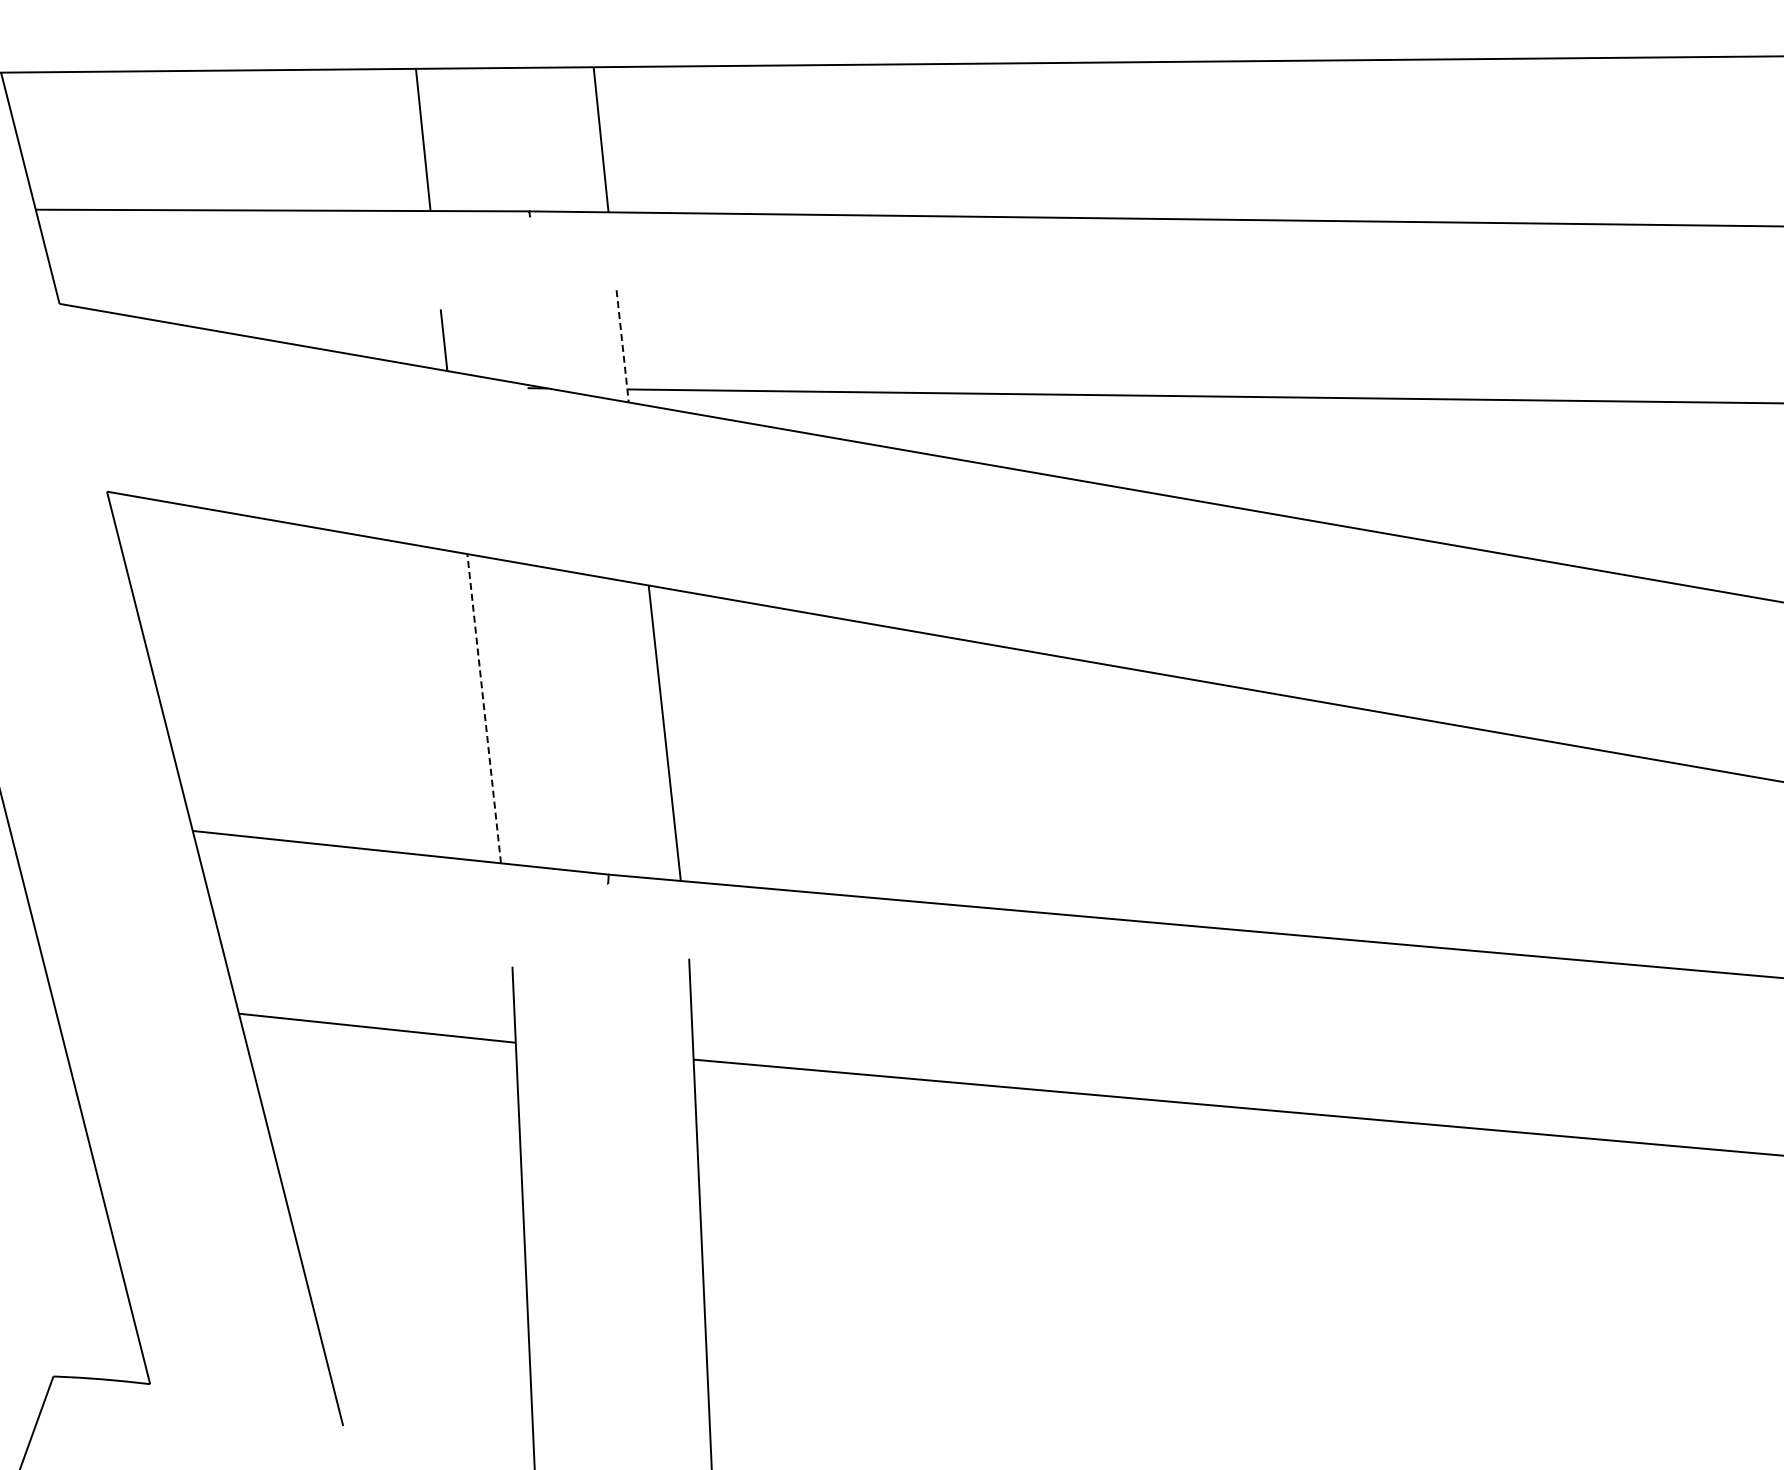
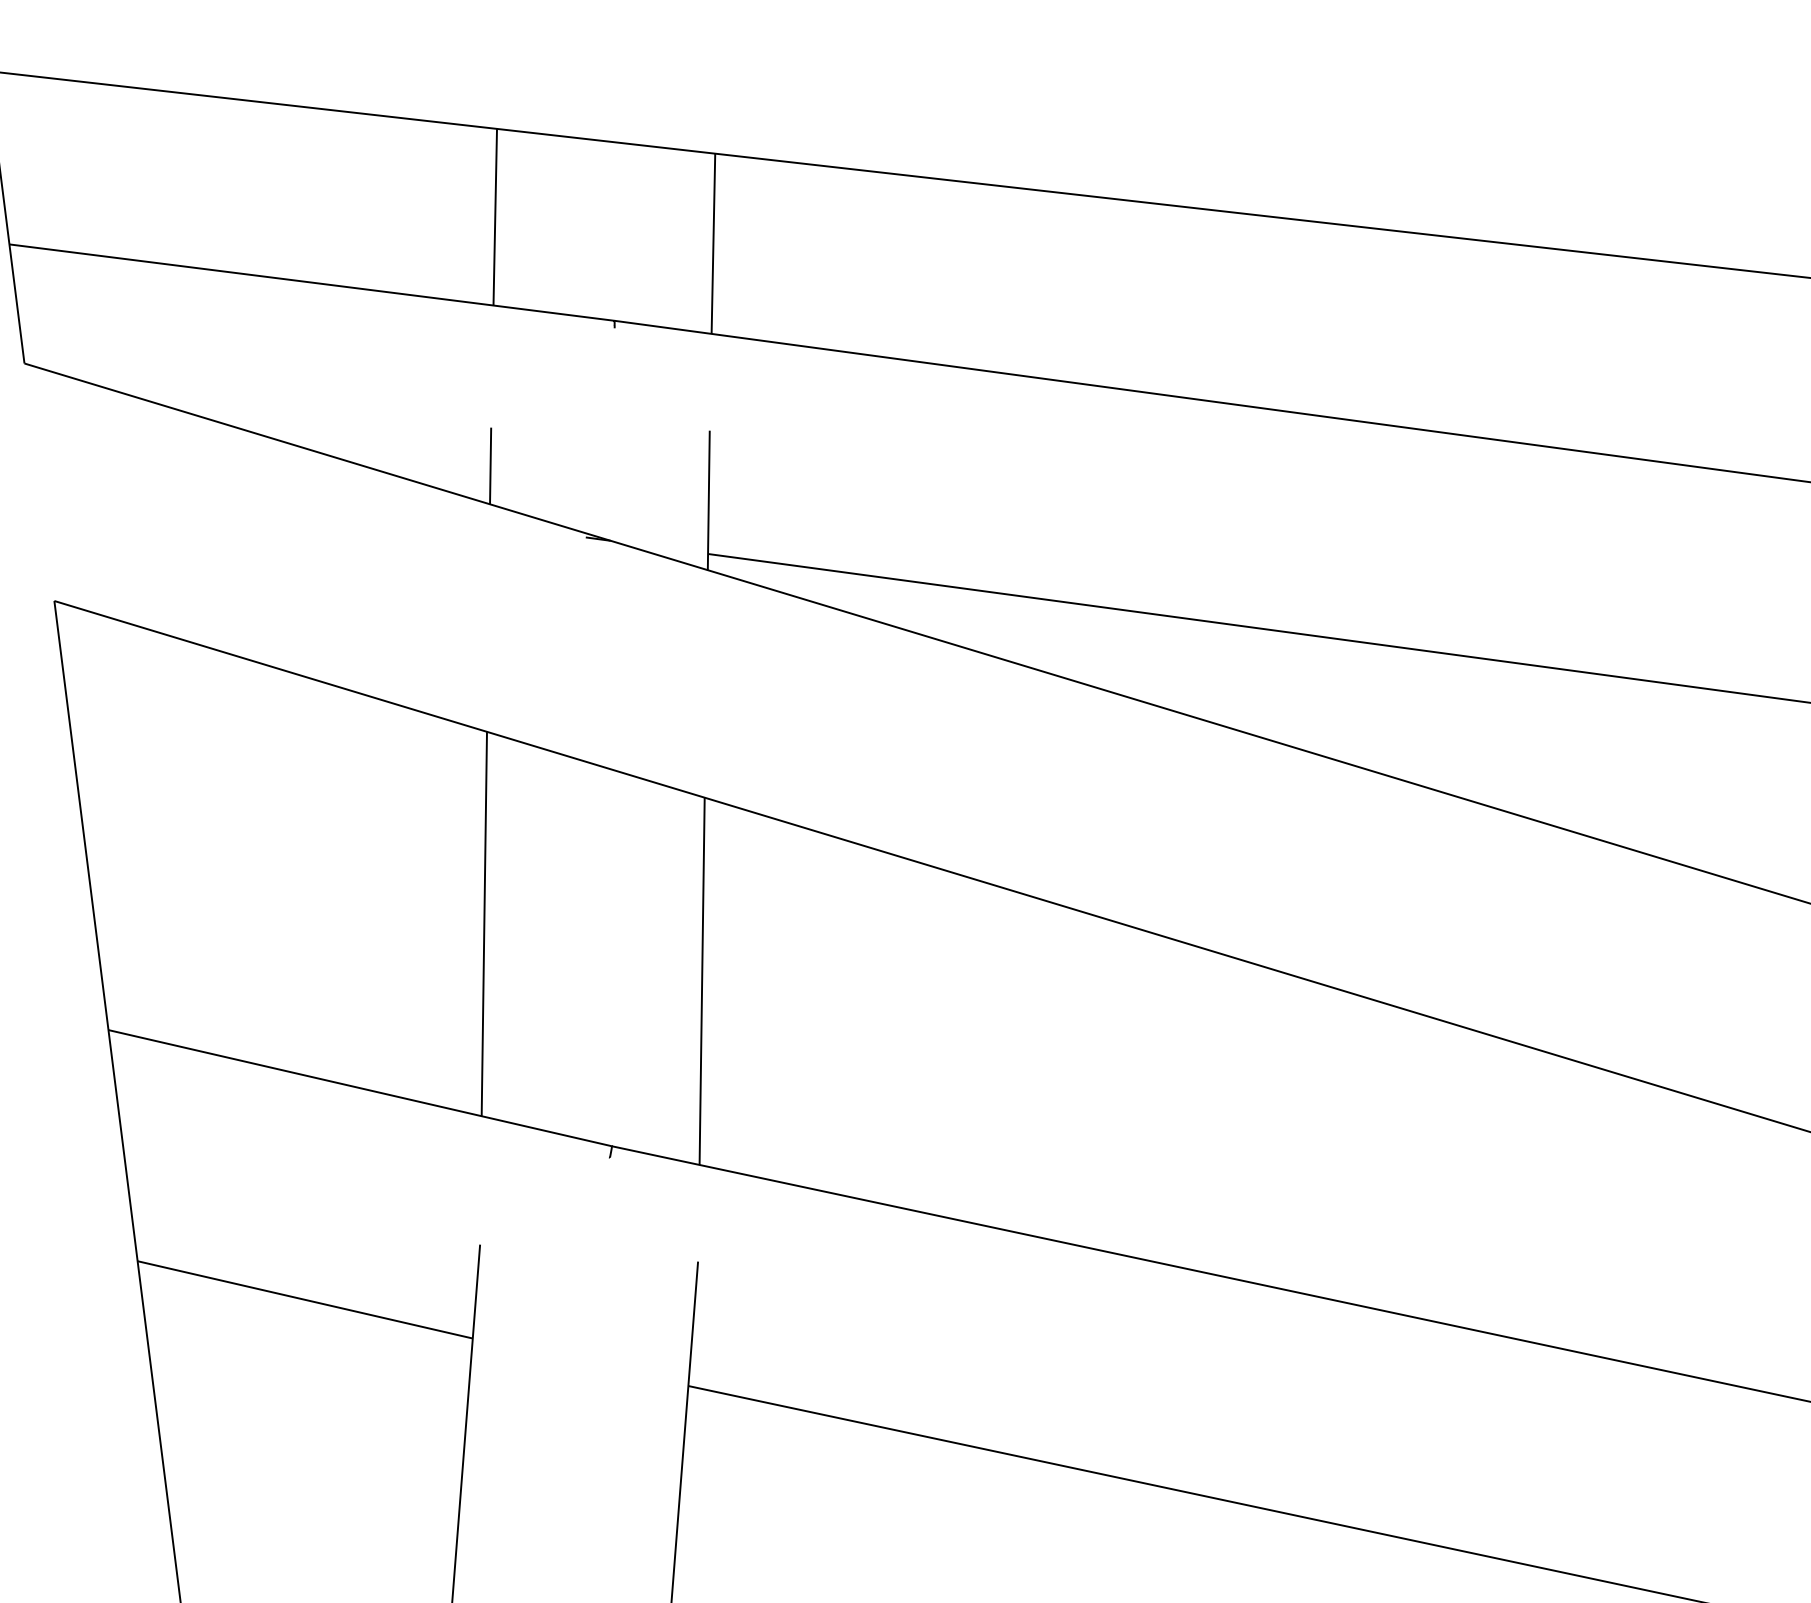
line: (622, 346) -> (708, 500), dashed -> solid
line: (484, 708) -> (484, 923), dashed -> solid

